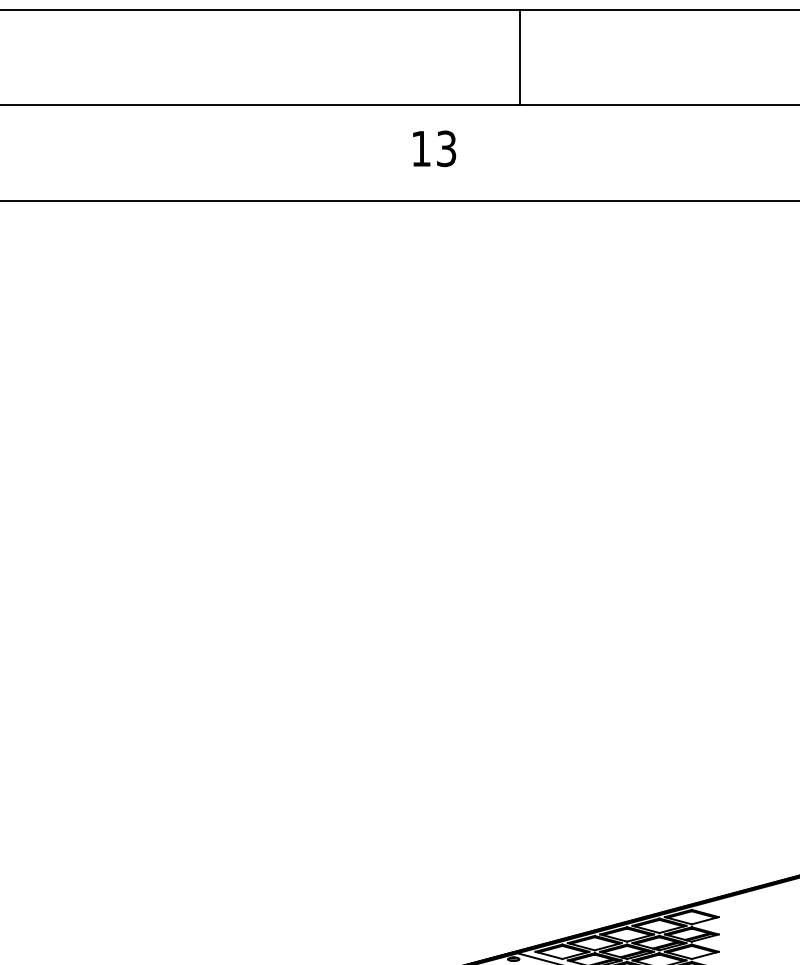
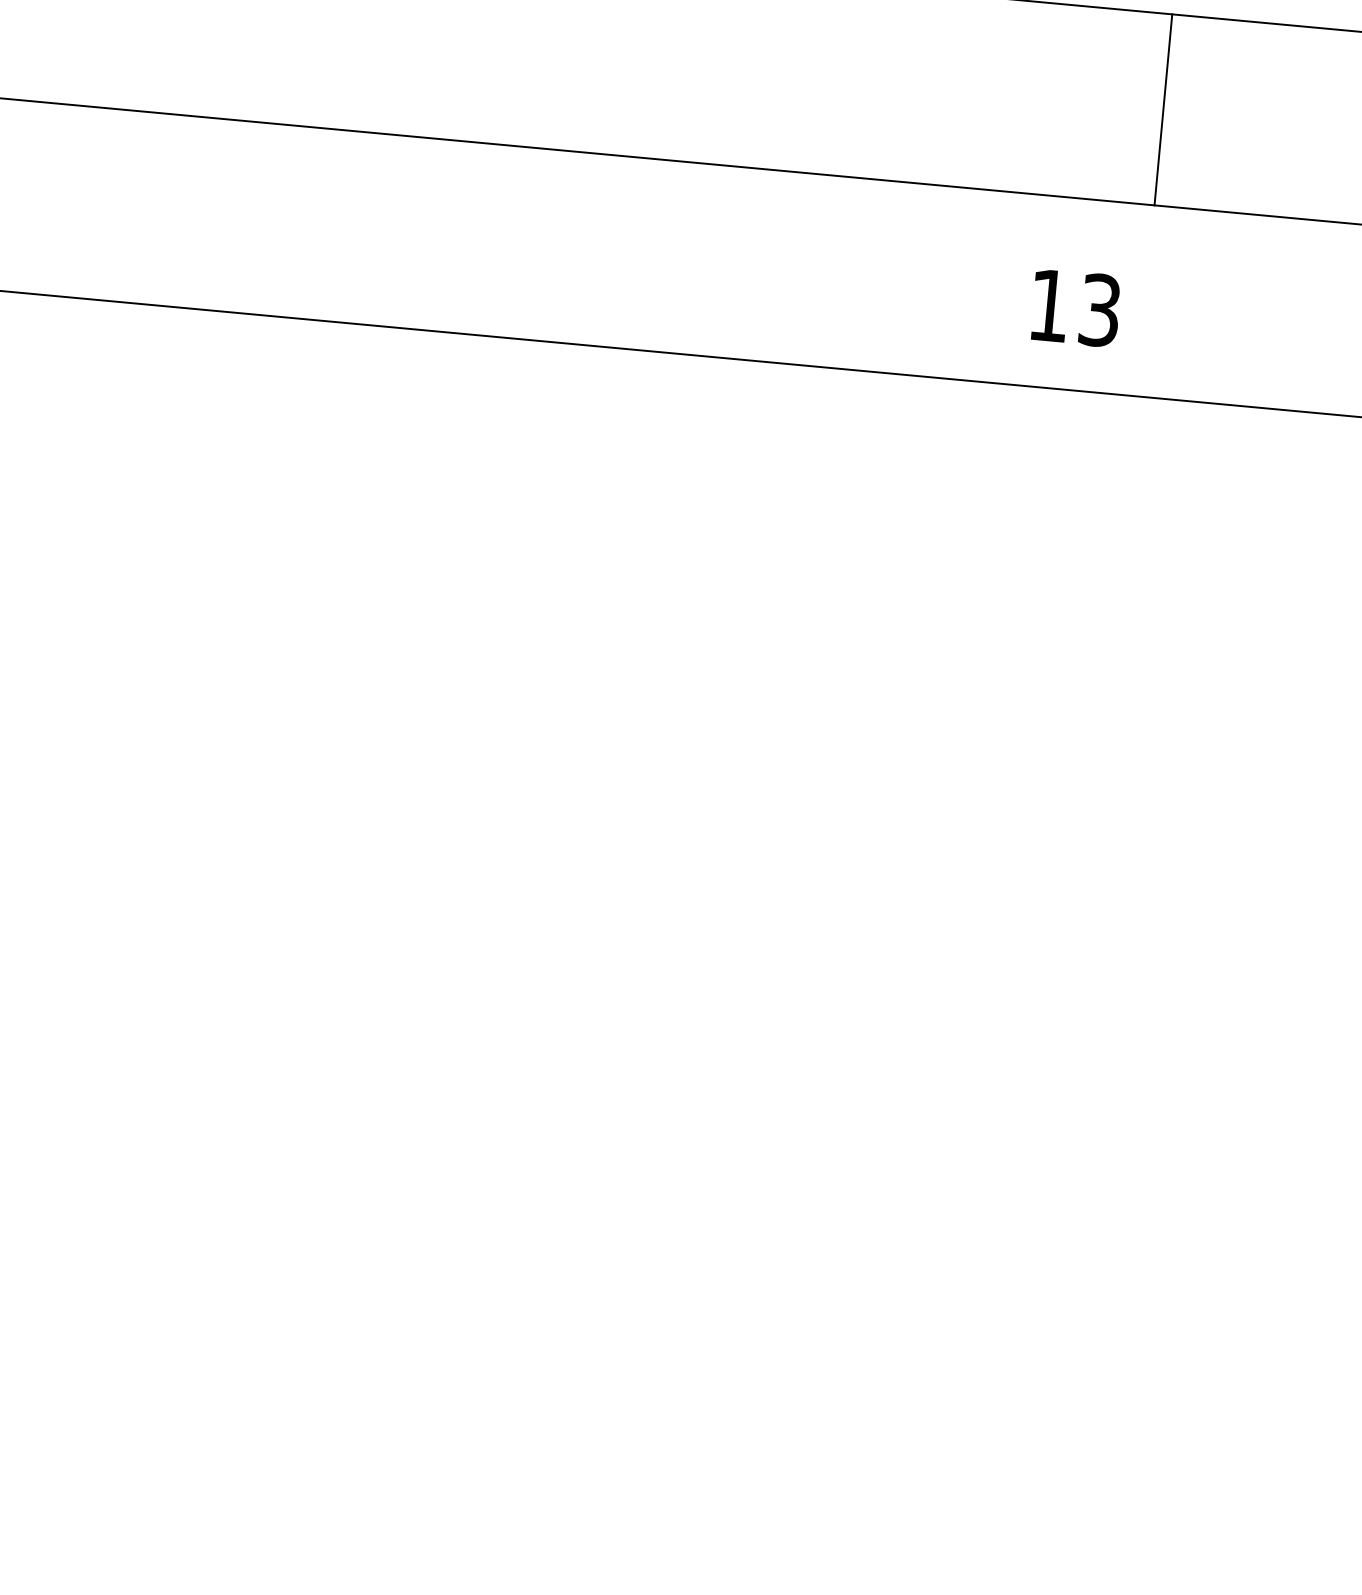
line: (519, 57) -> (1162, 109), moved
text: (434, 148) -> (1075, 307), moved

